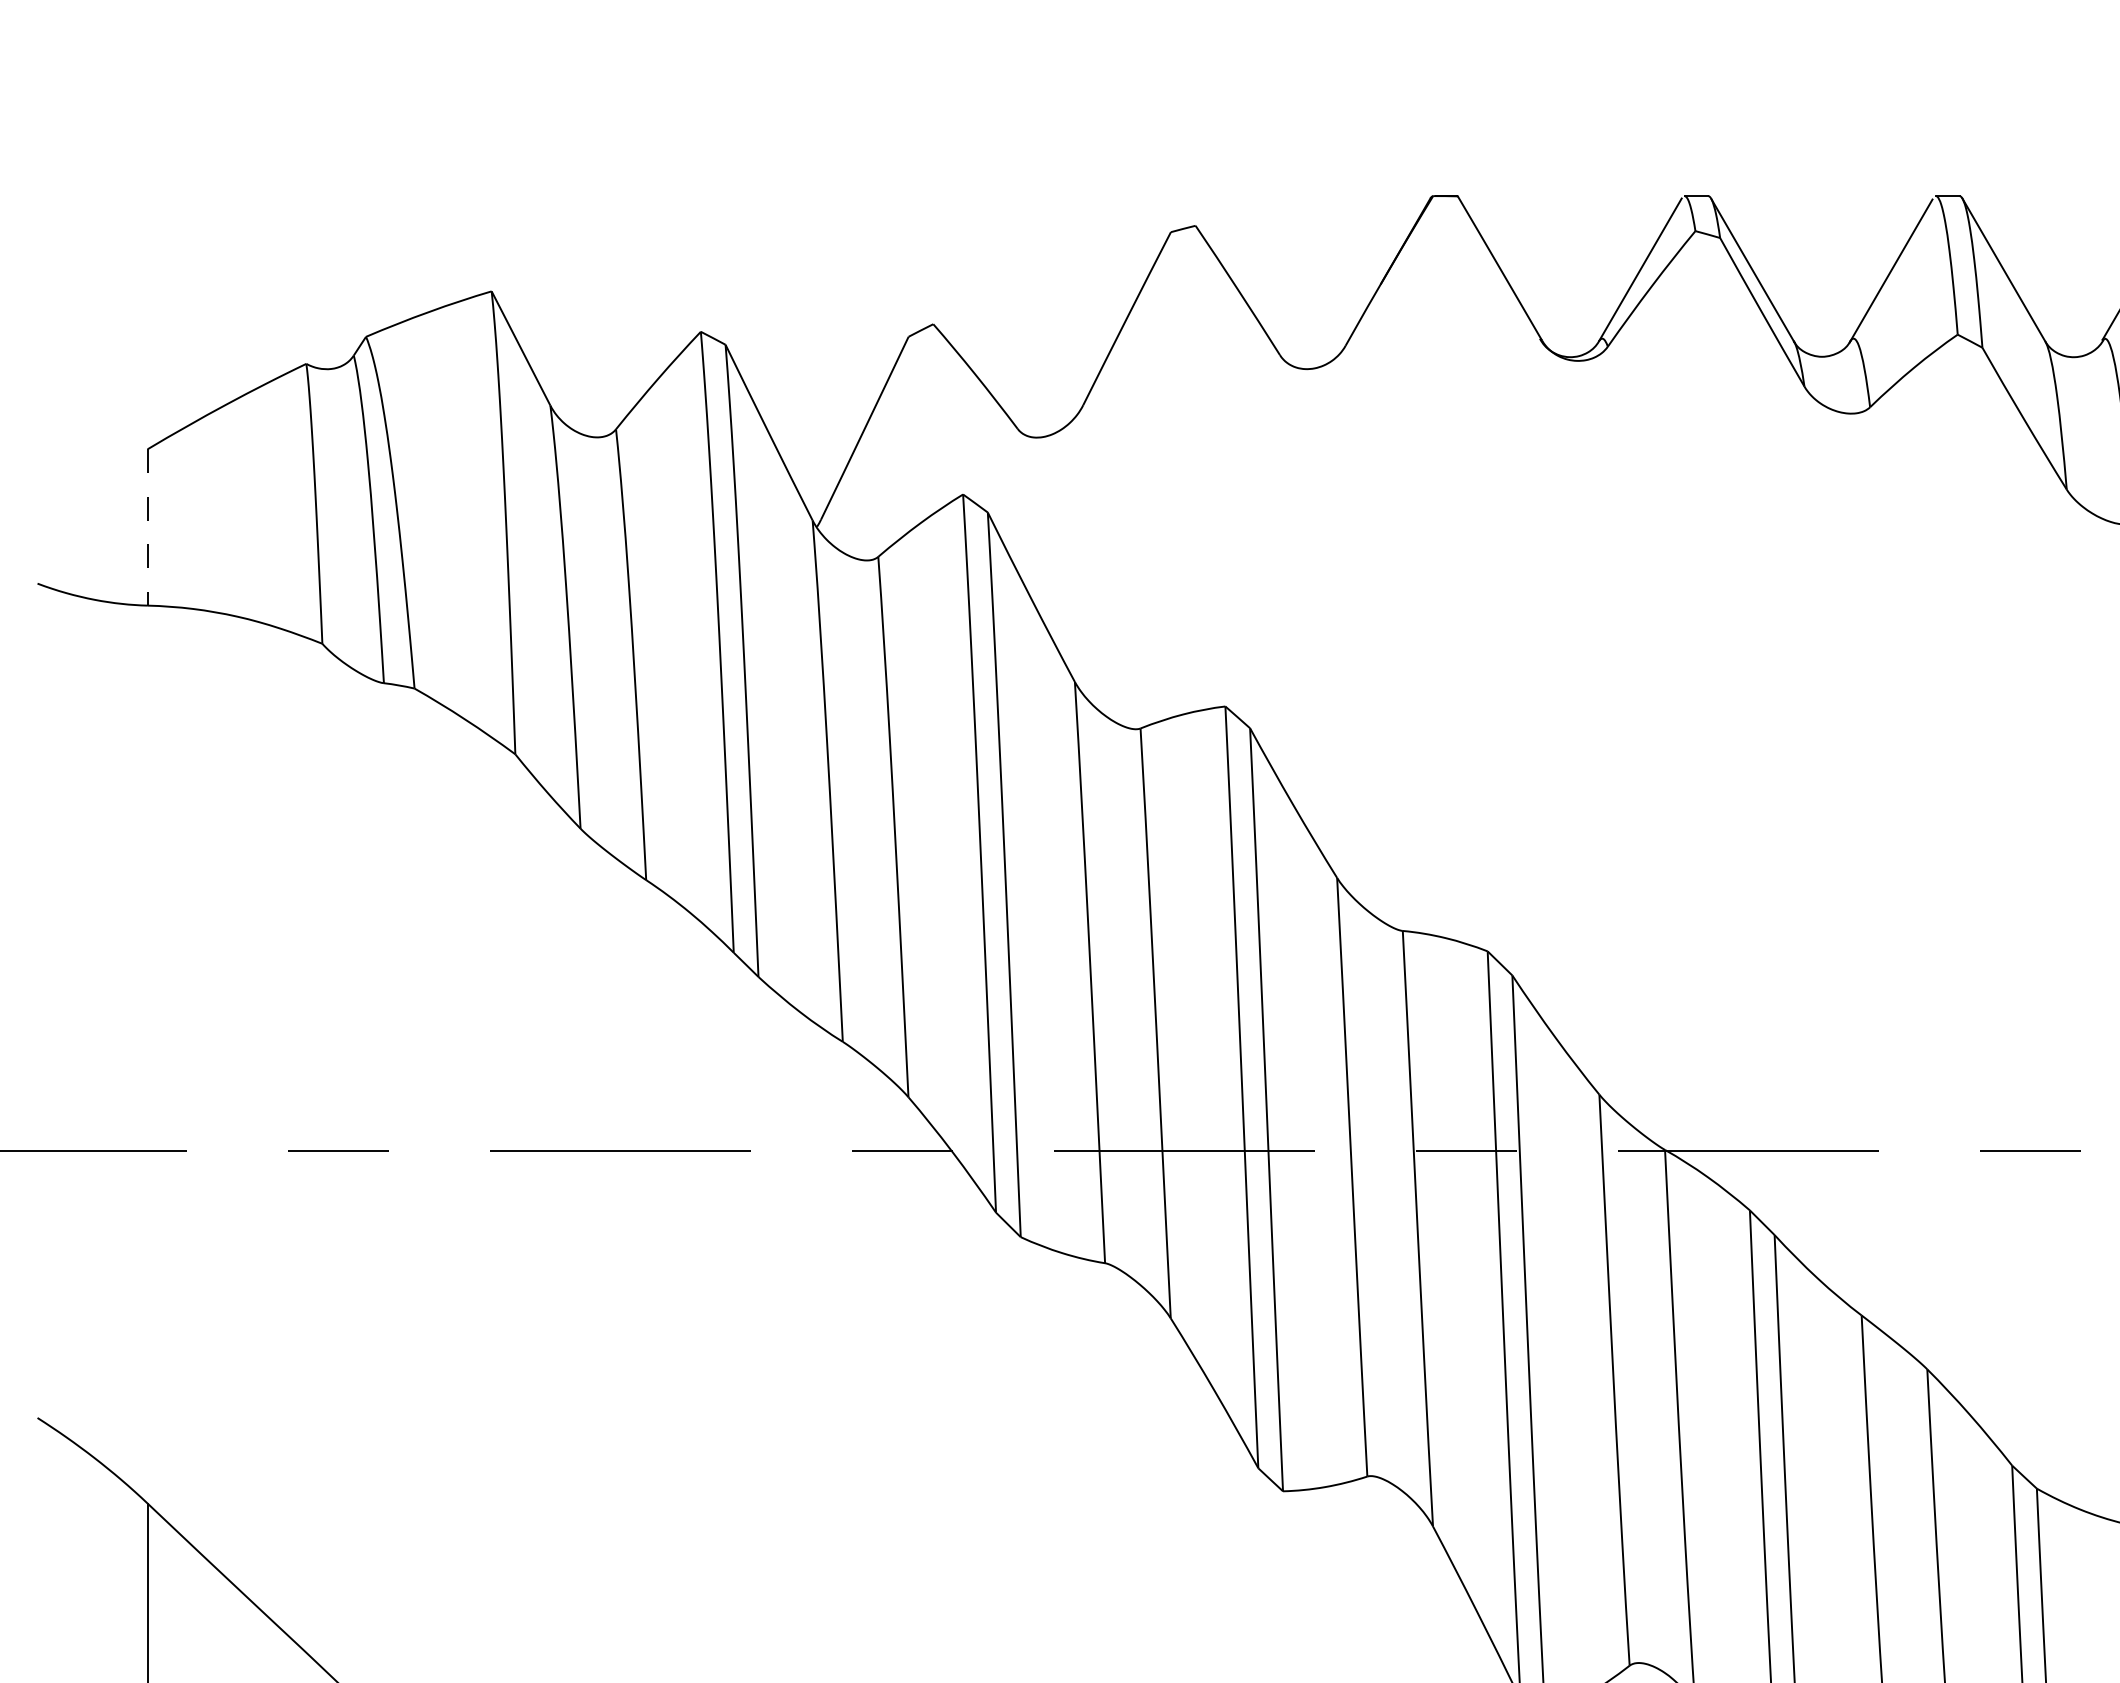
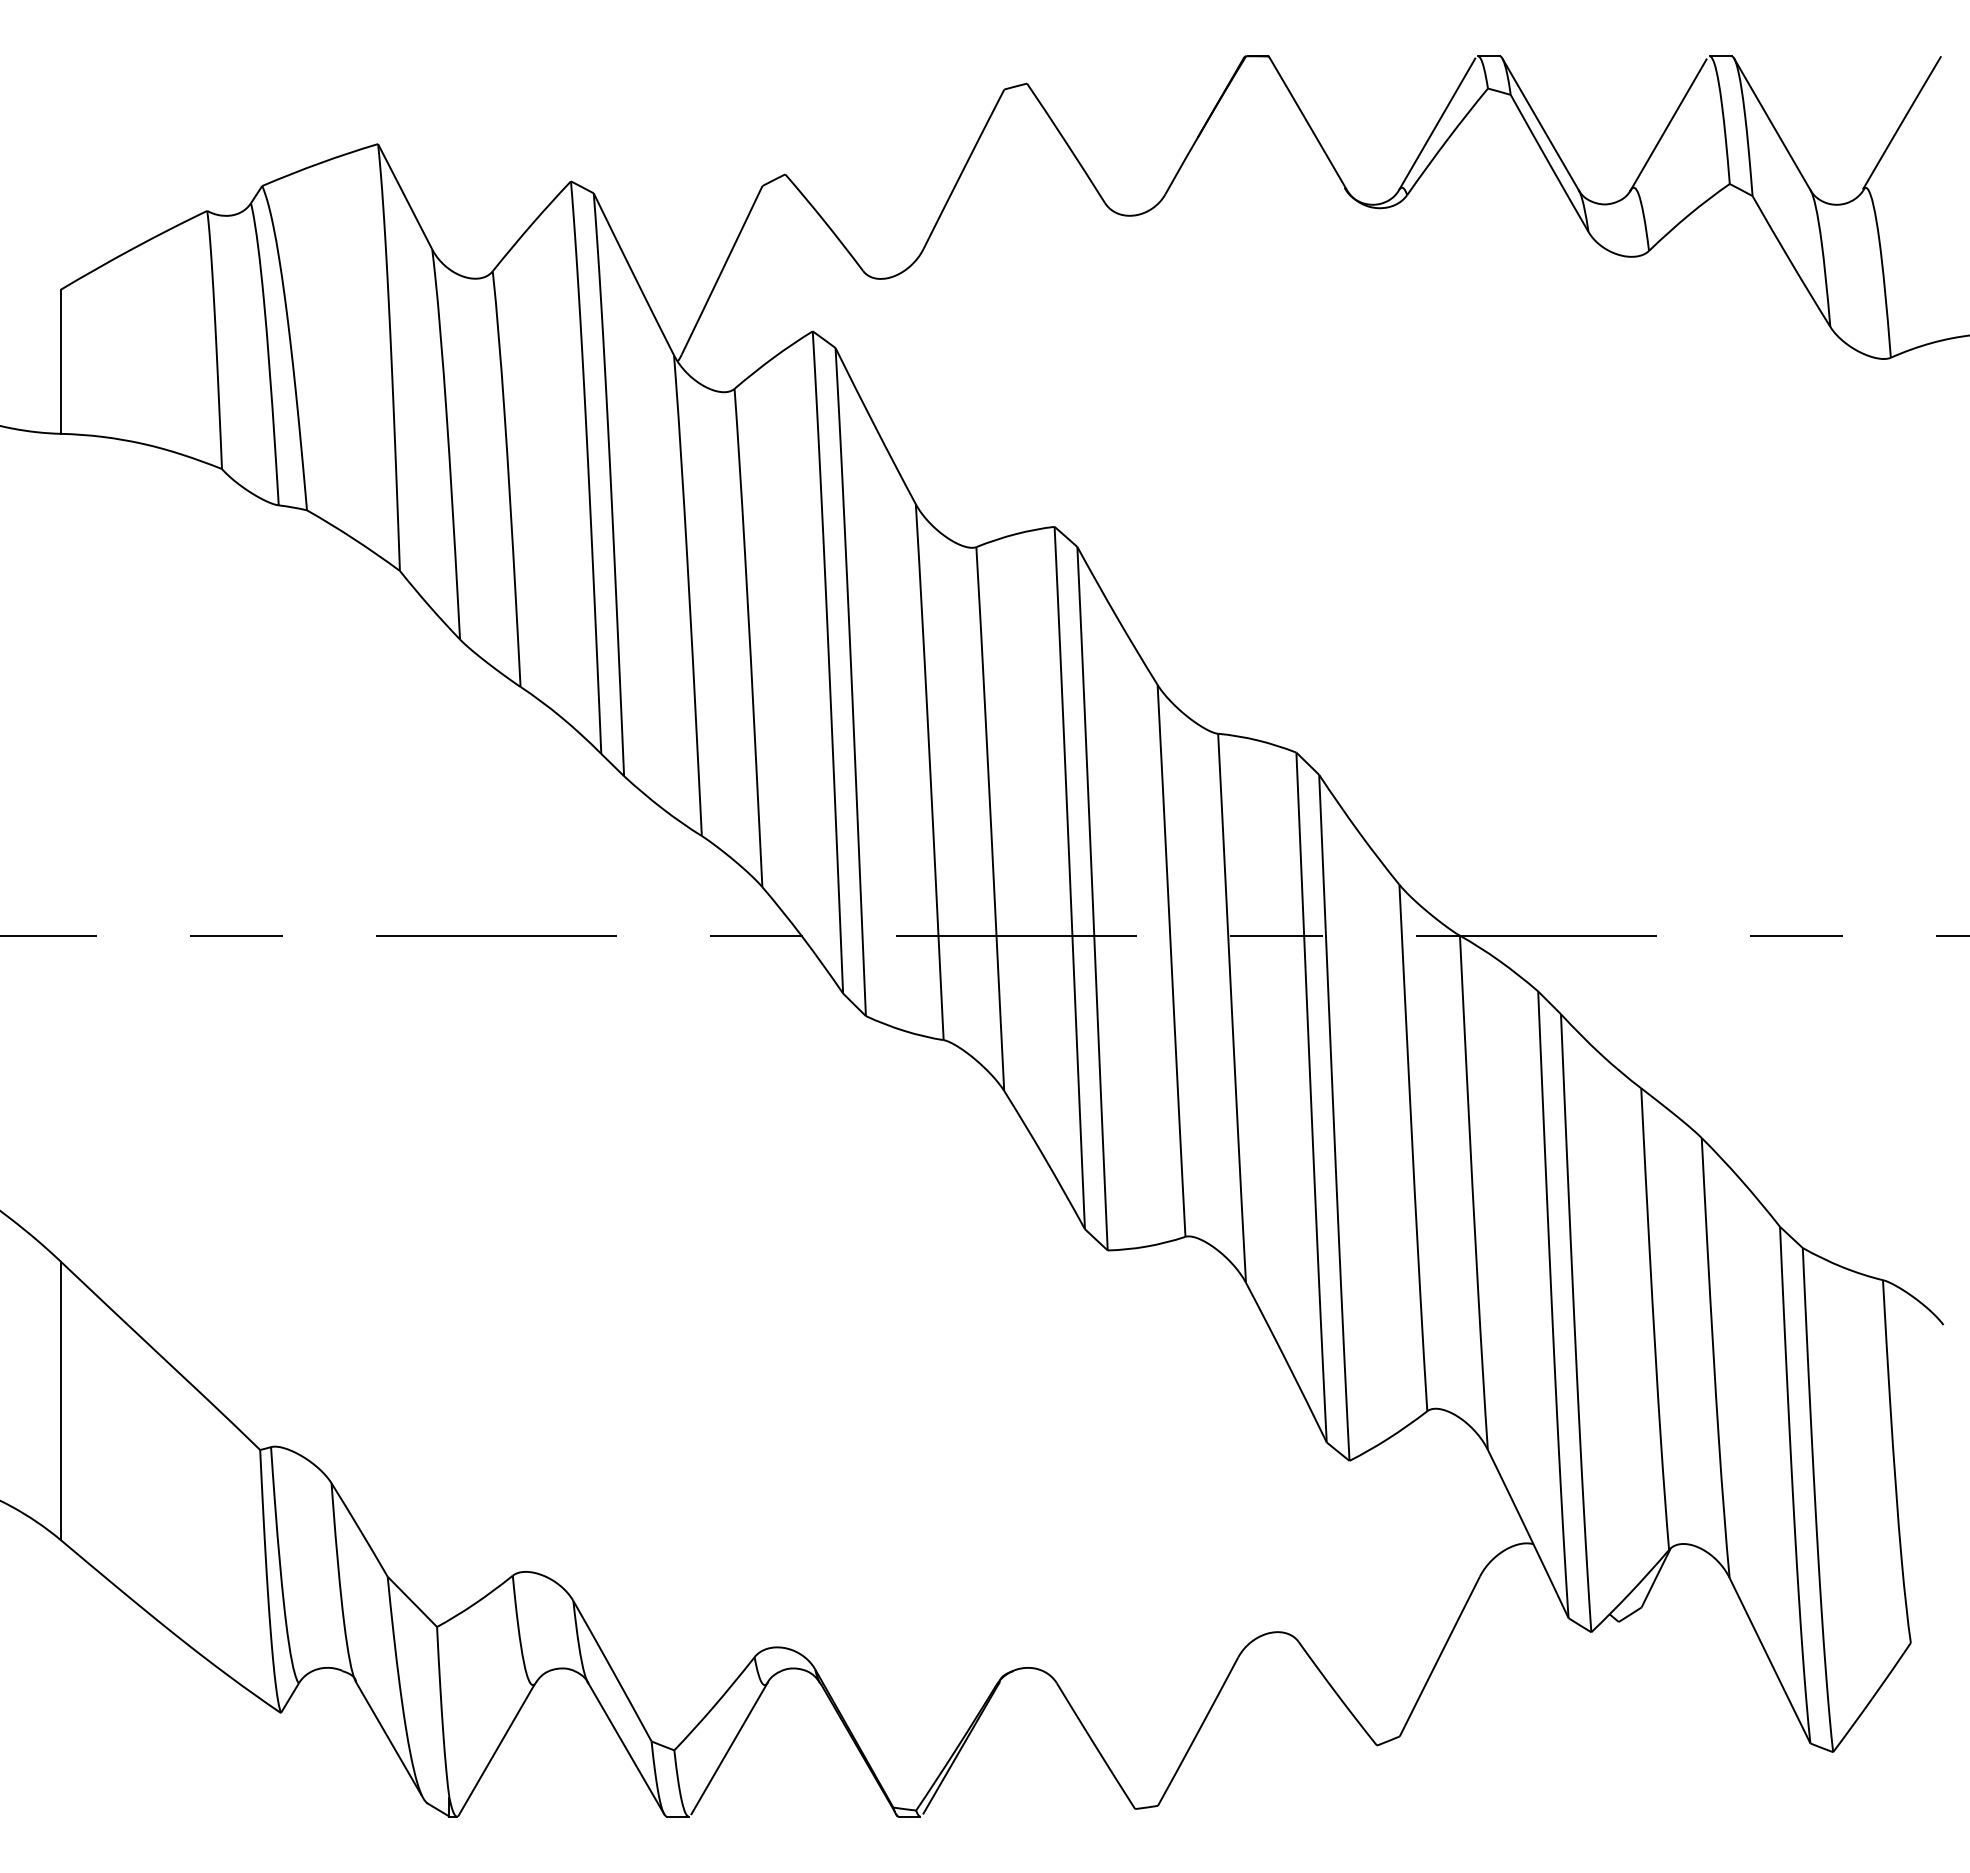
line: (147, 528) -> (60, 362), dashed -> solid

